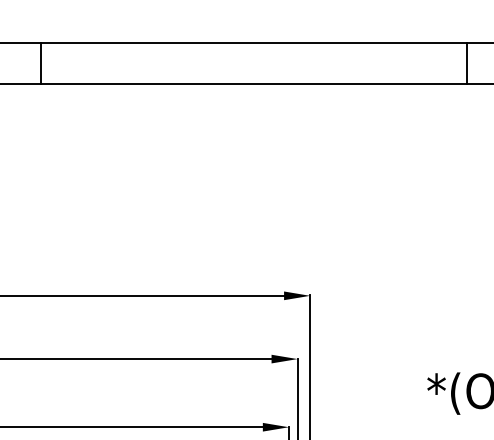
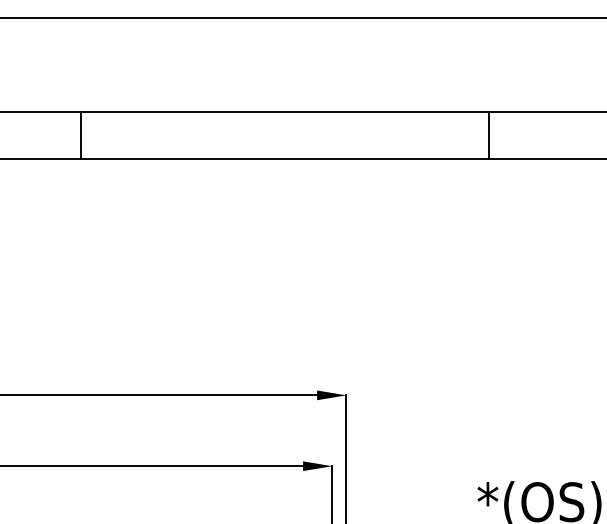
line: (41, 62) -> (81, 134), moved
line: (466, 62) -> (488, 134), moved

